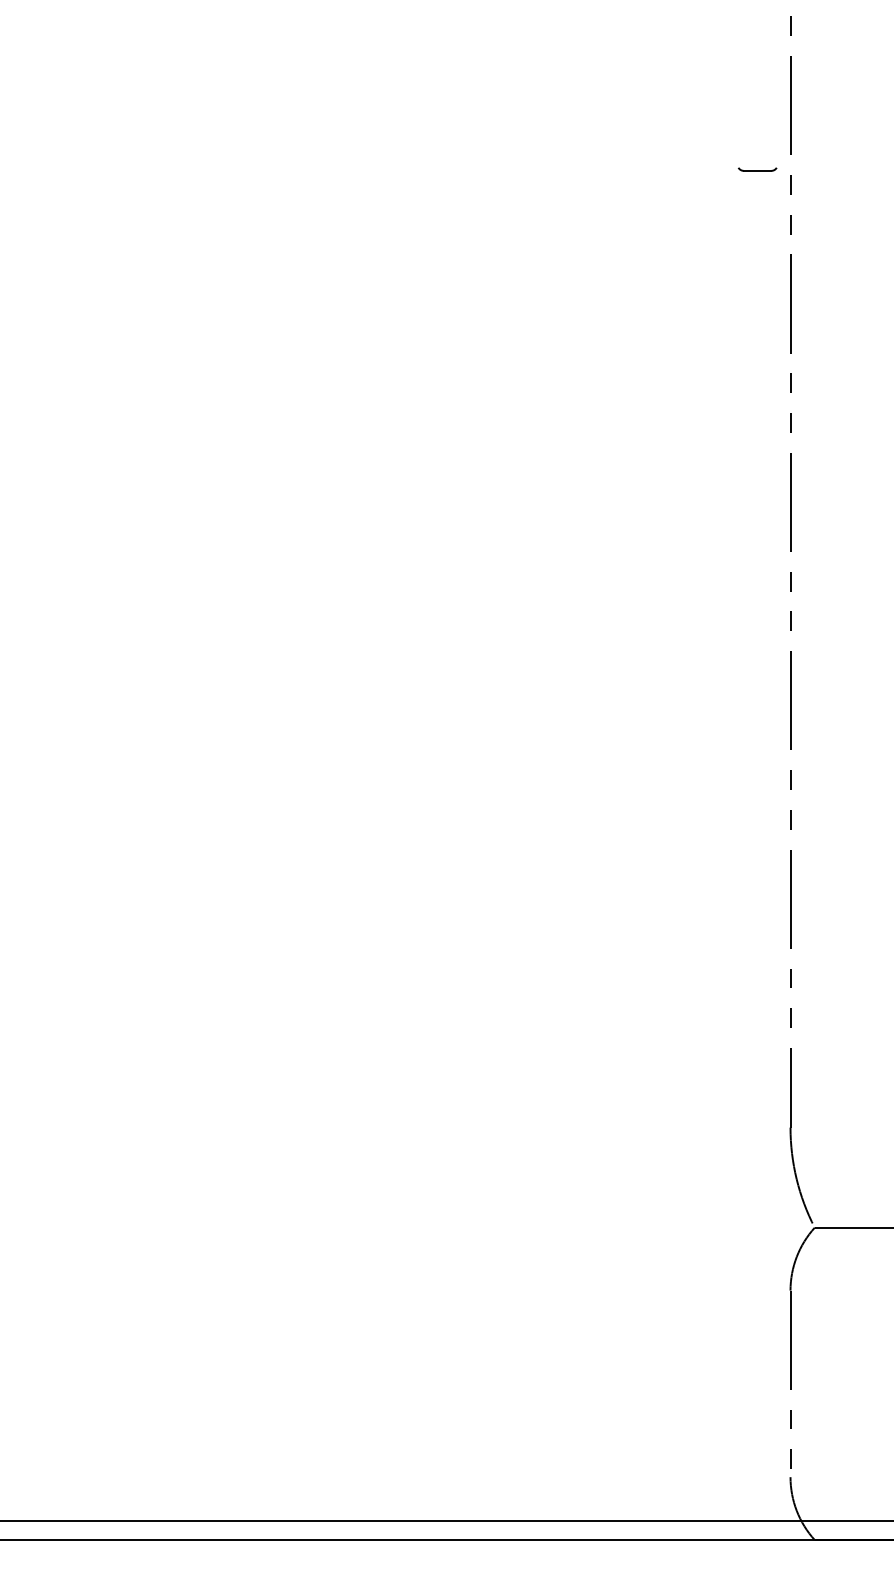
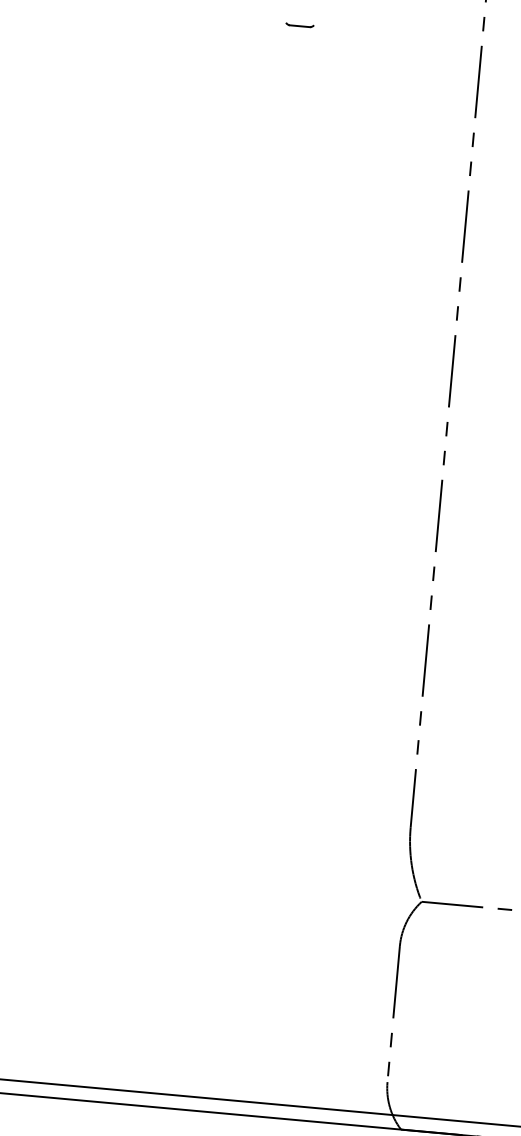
part: (757, 169) -> (299, 25), moved

